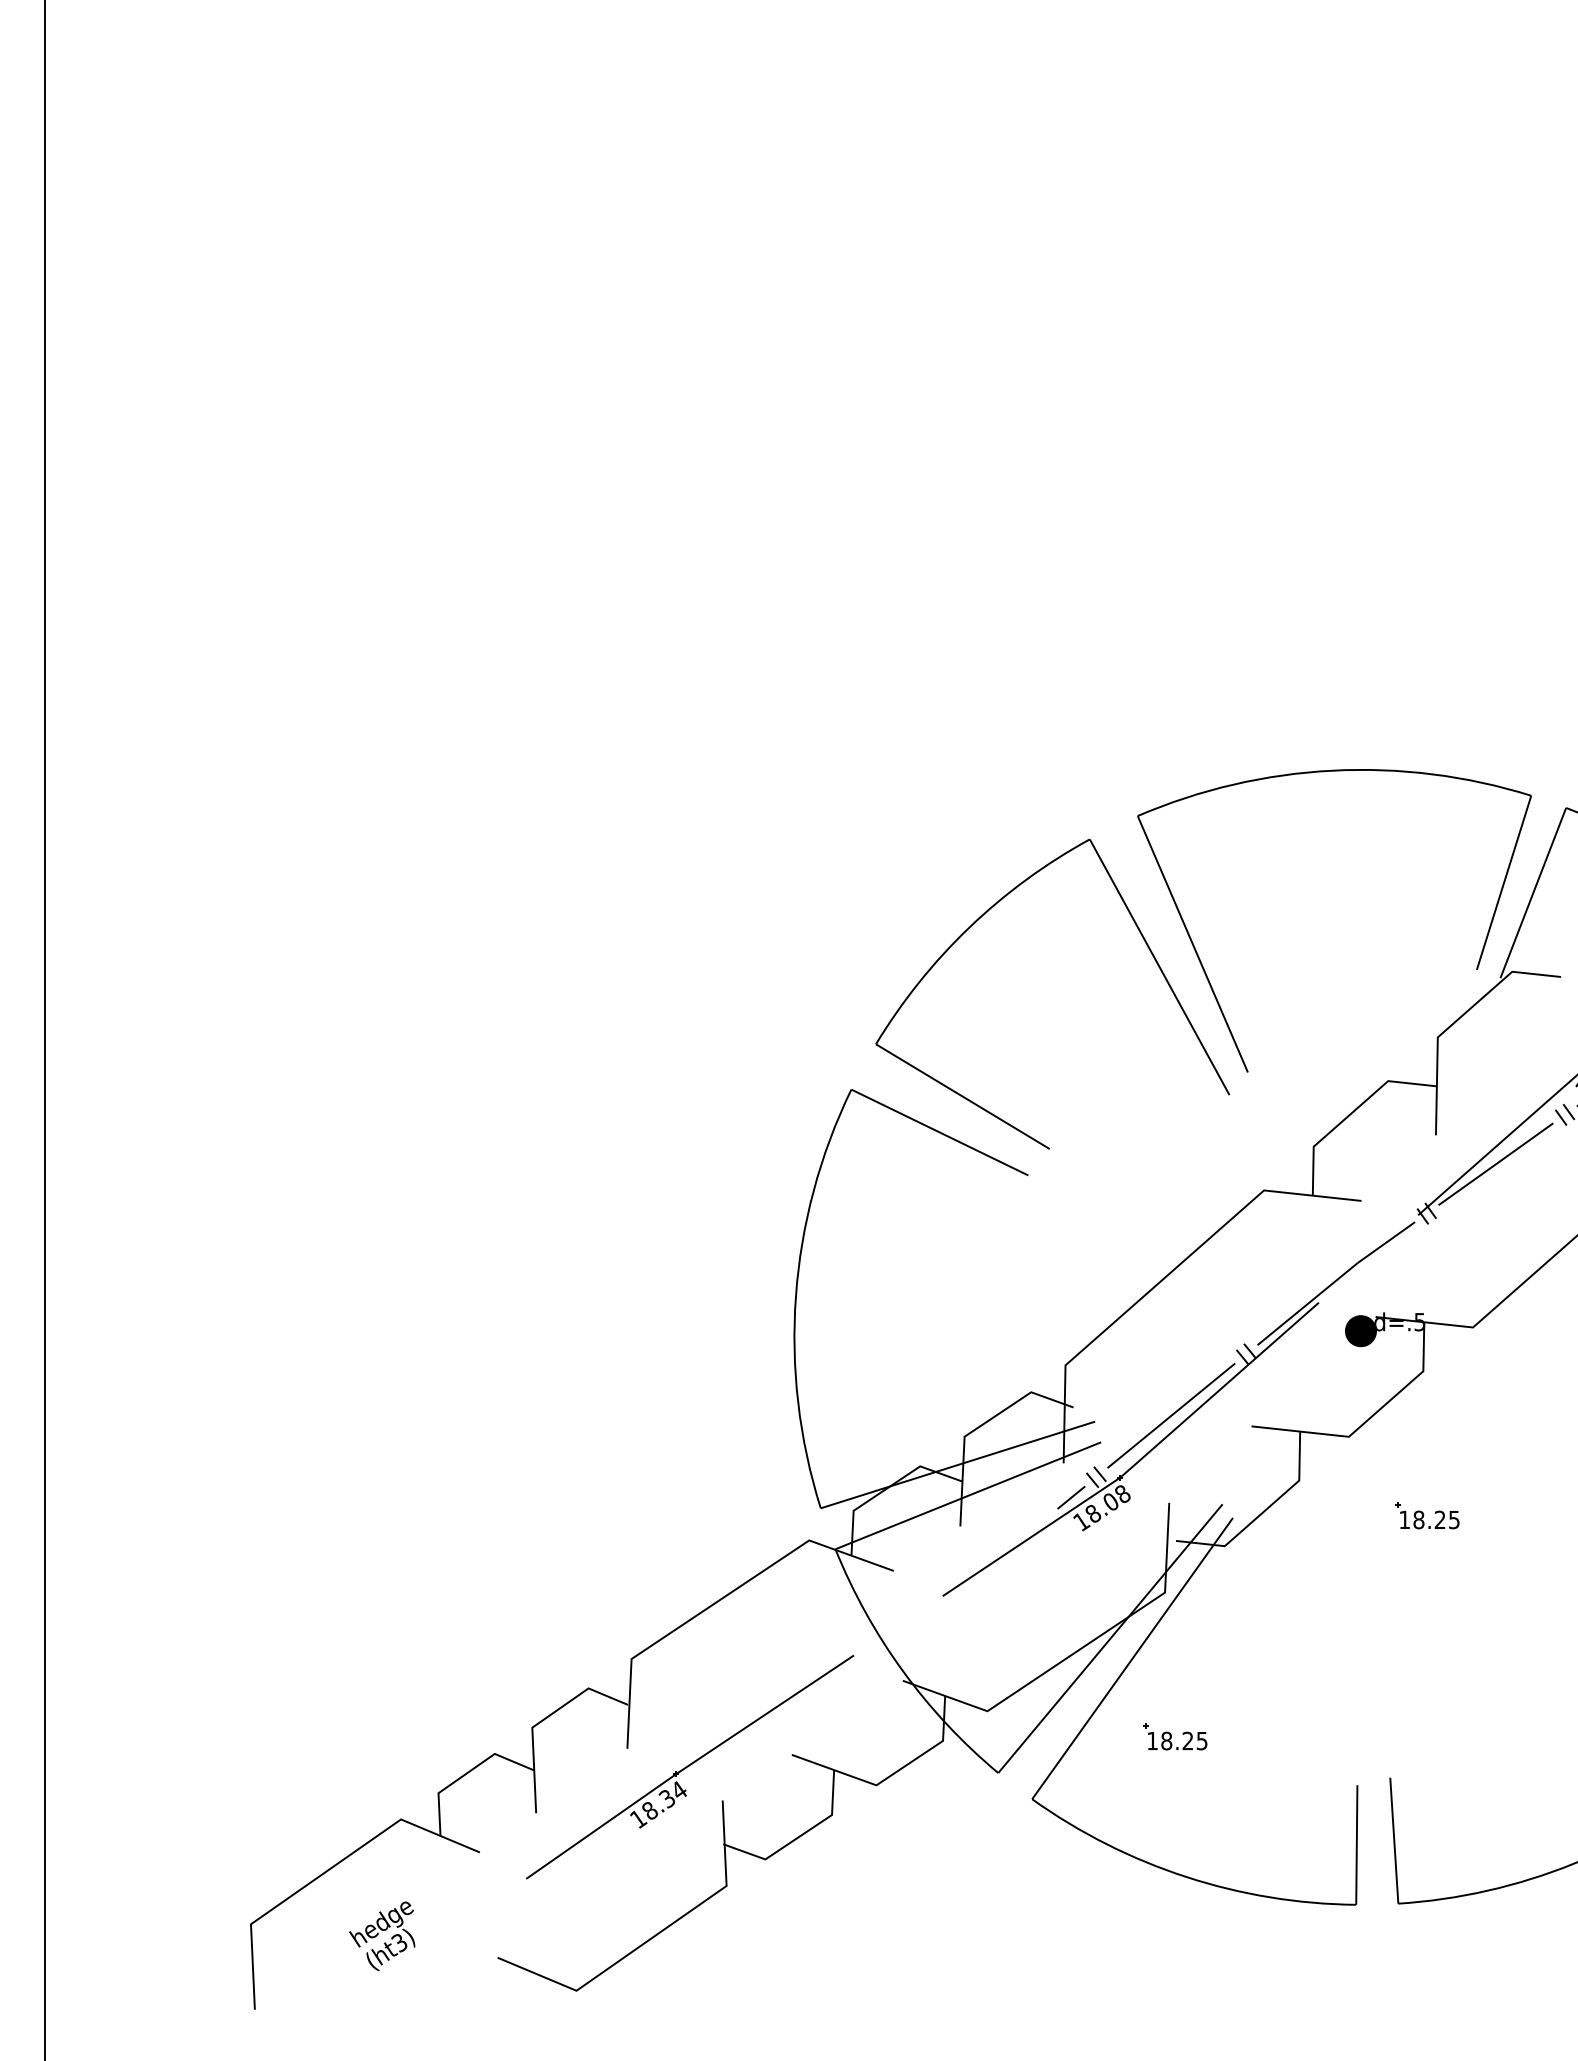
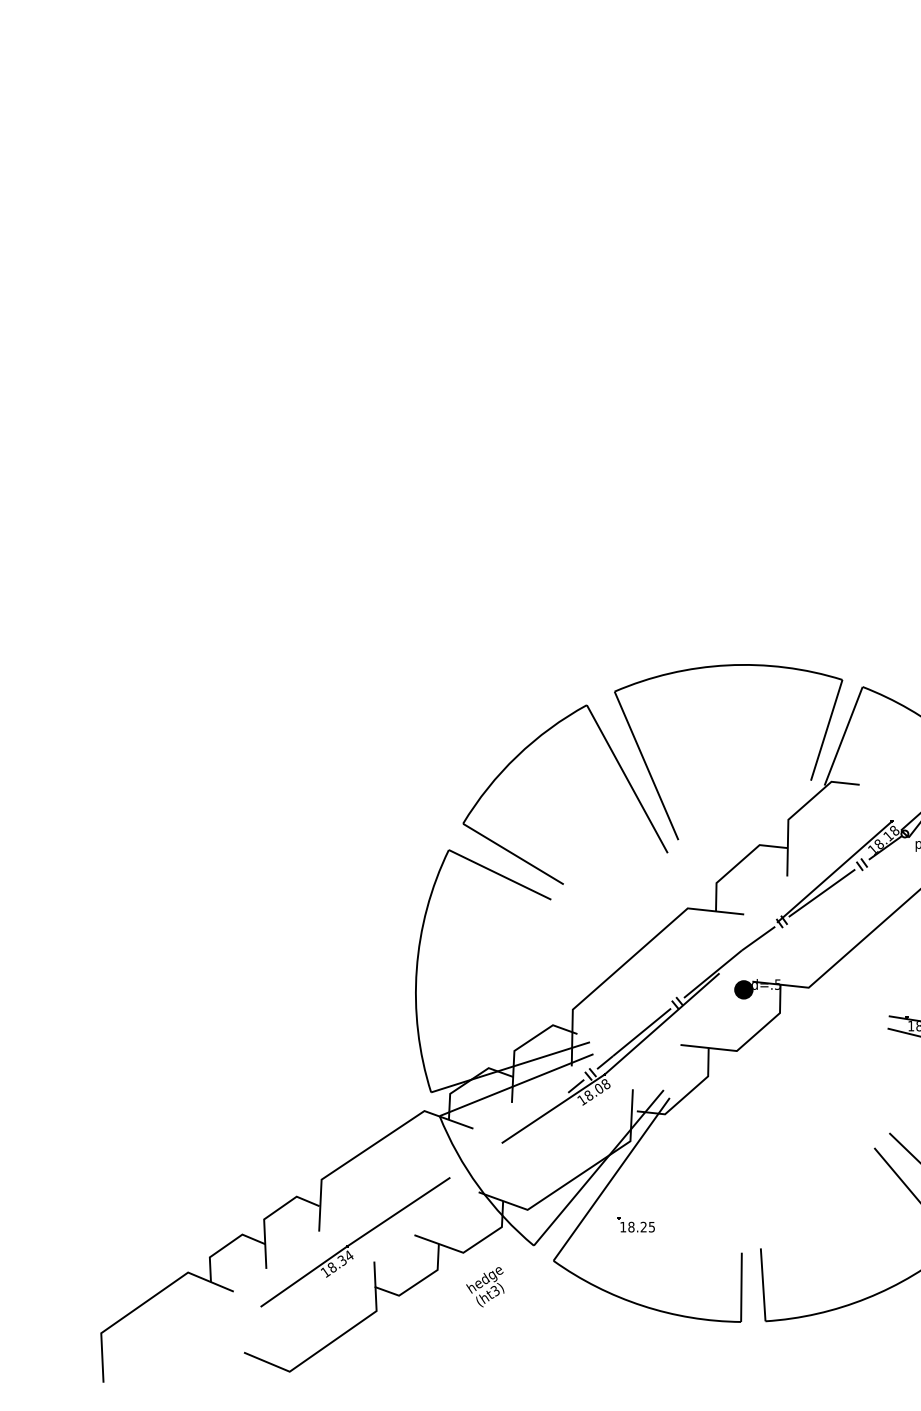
part: (1425, 1515) -> (781, 1096), removed
text: (382, 1936) -> (485, 1287), moved

